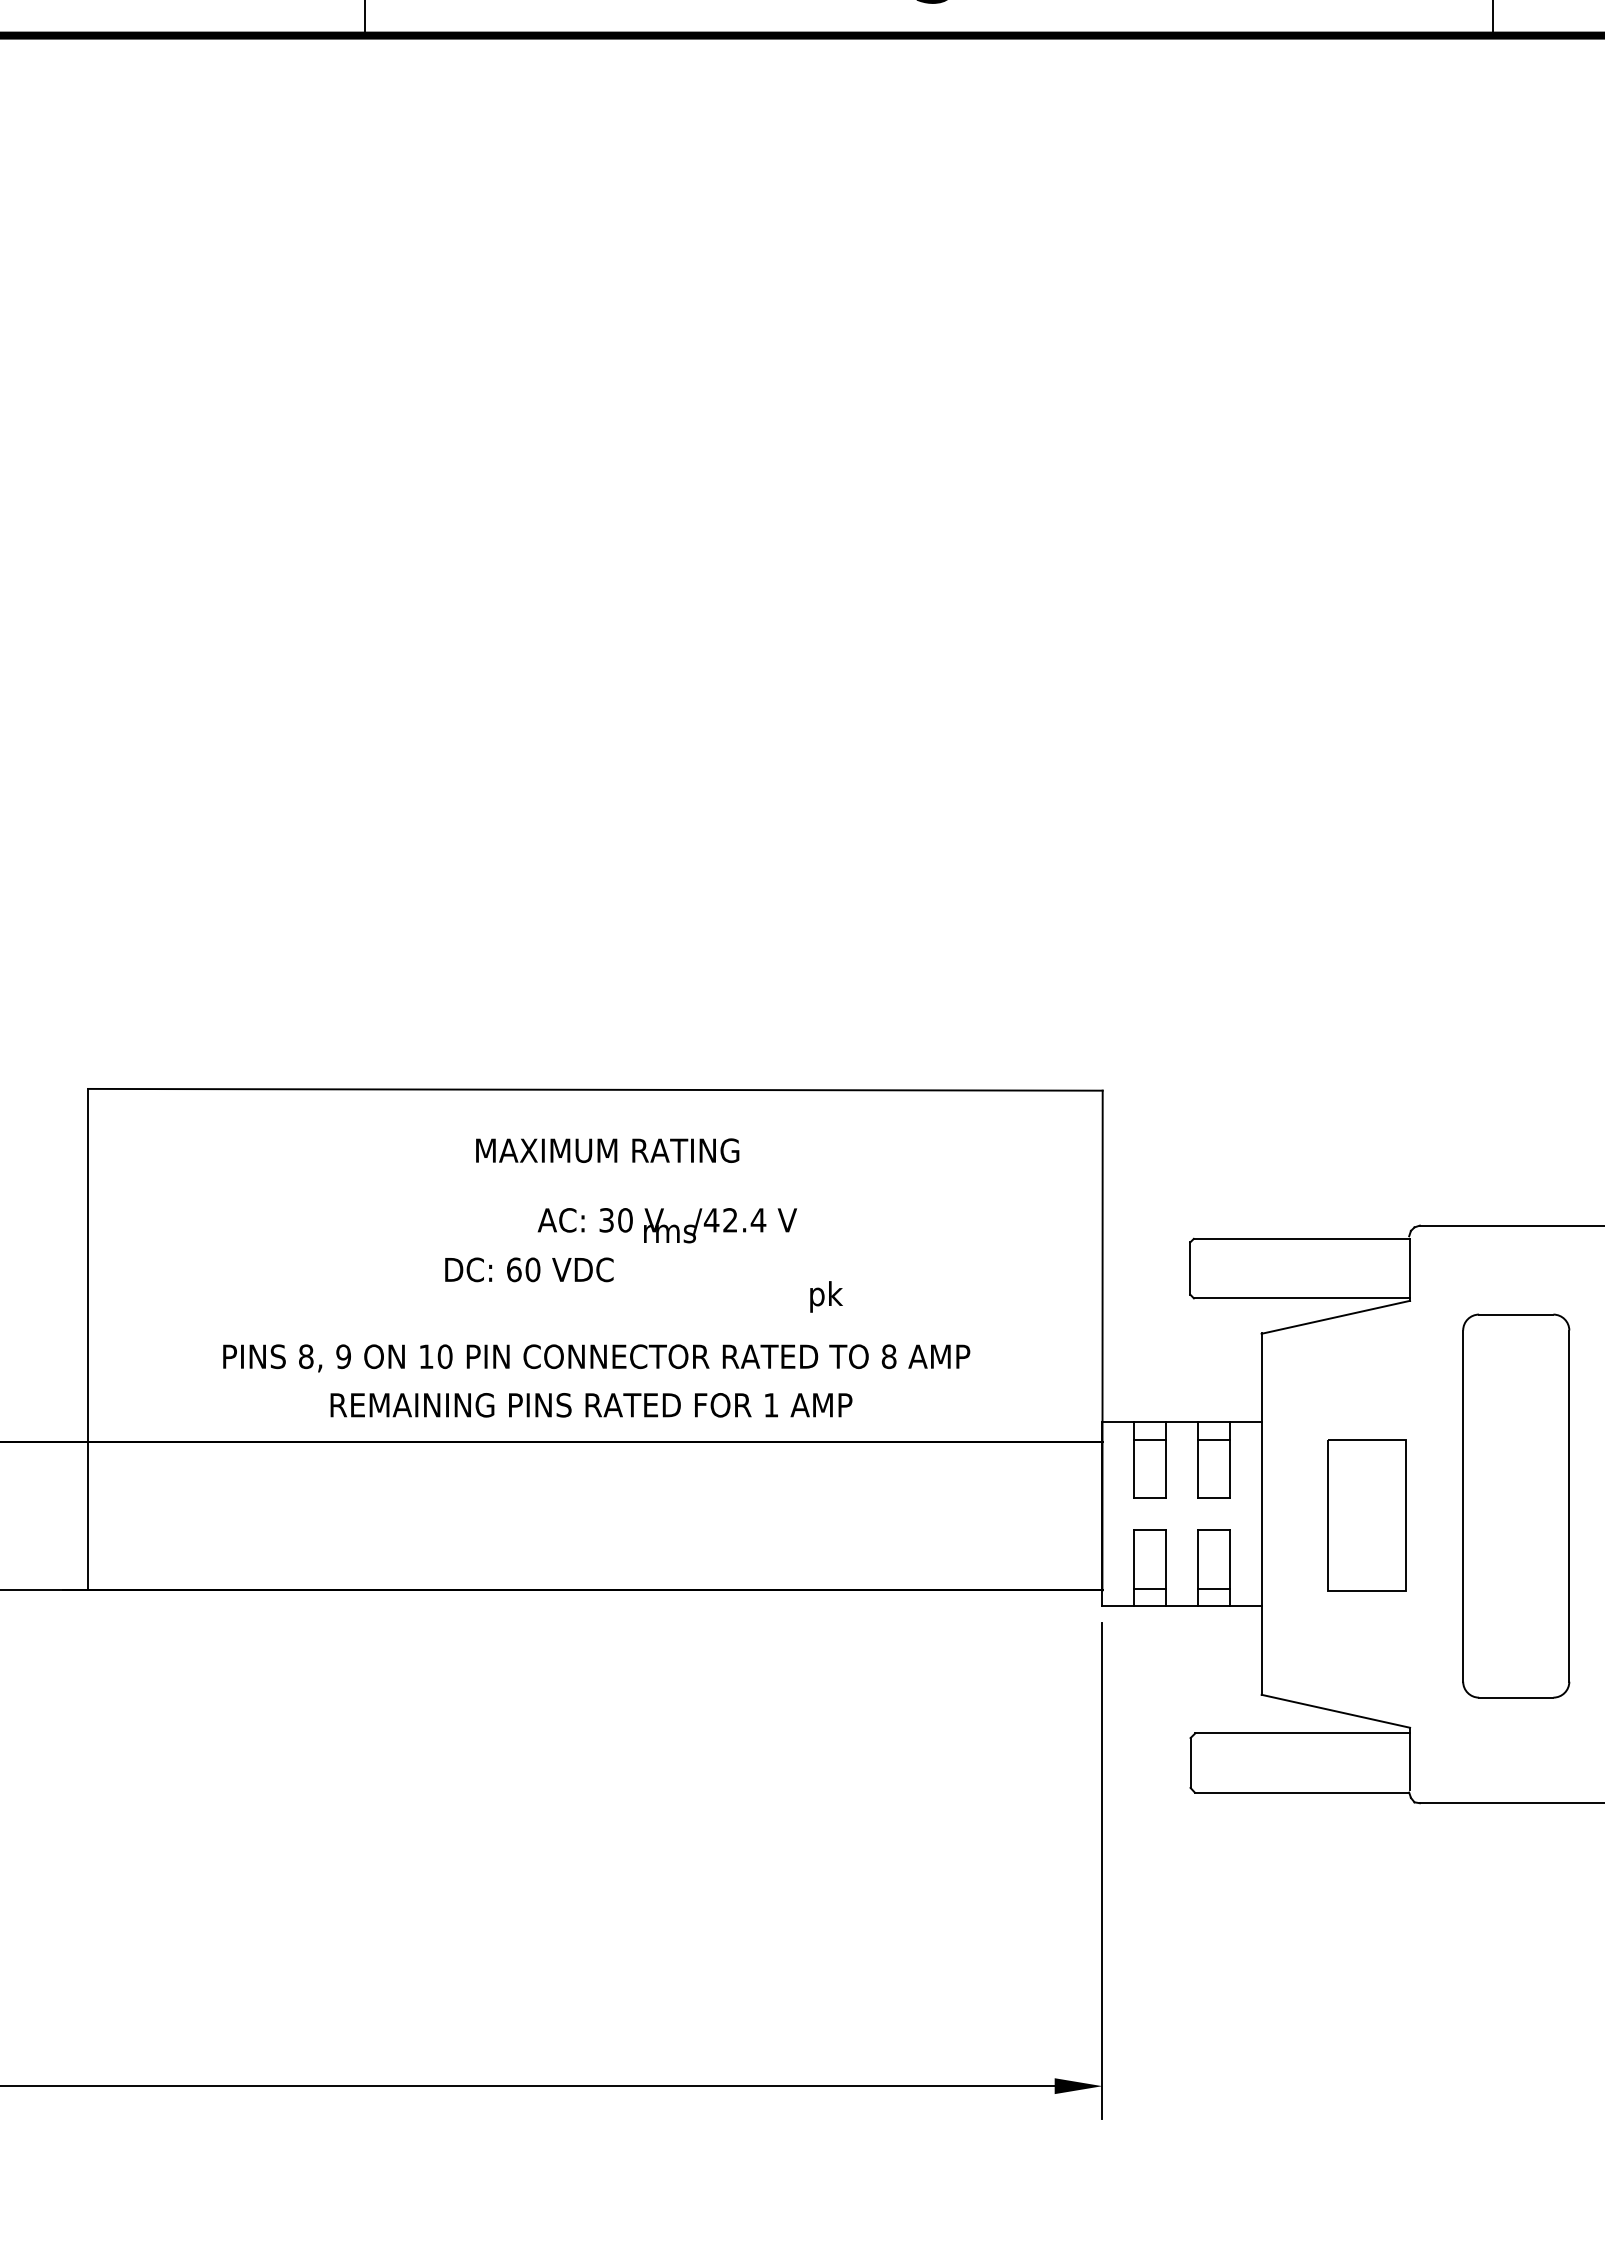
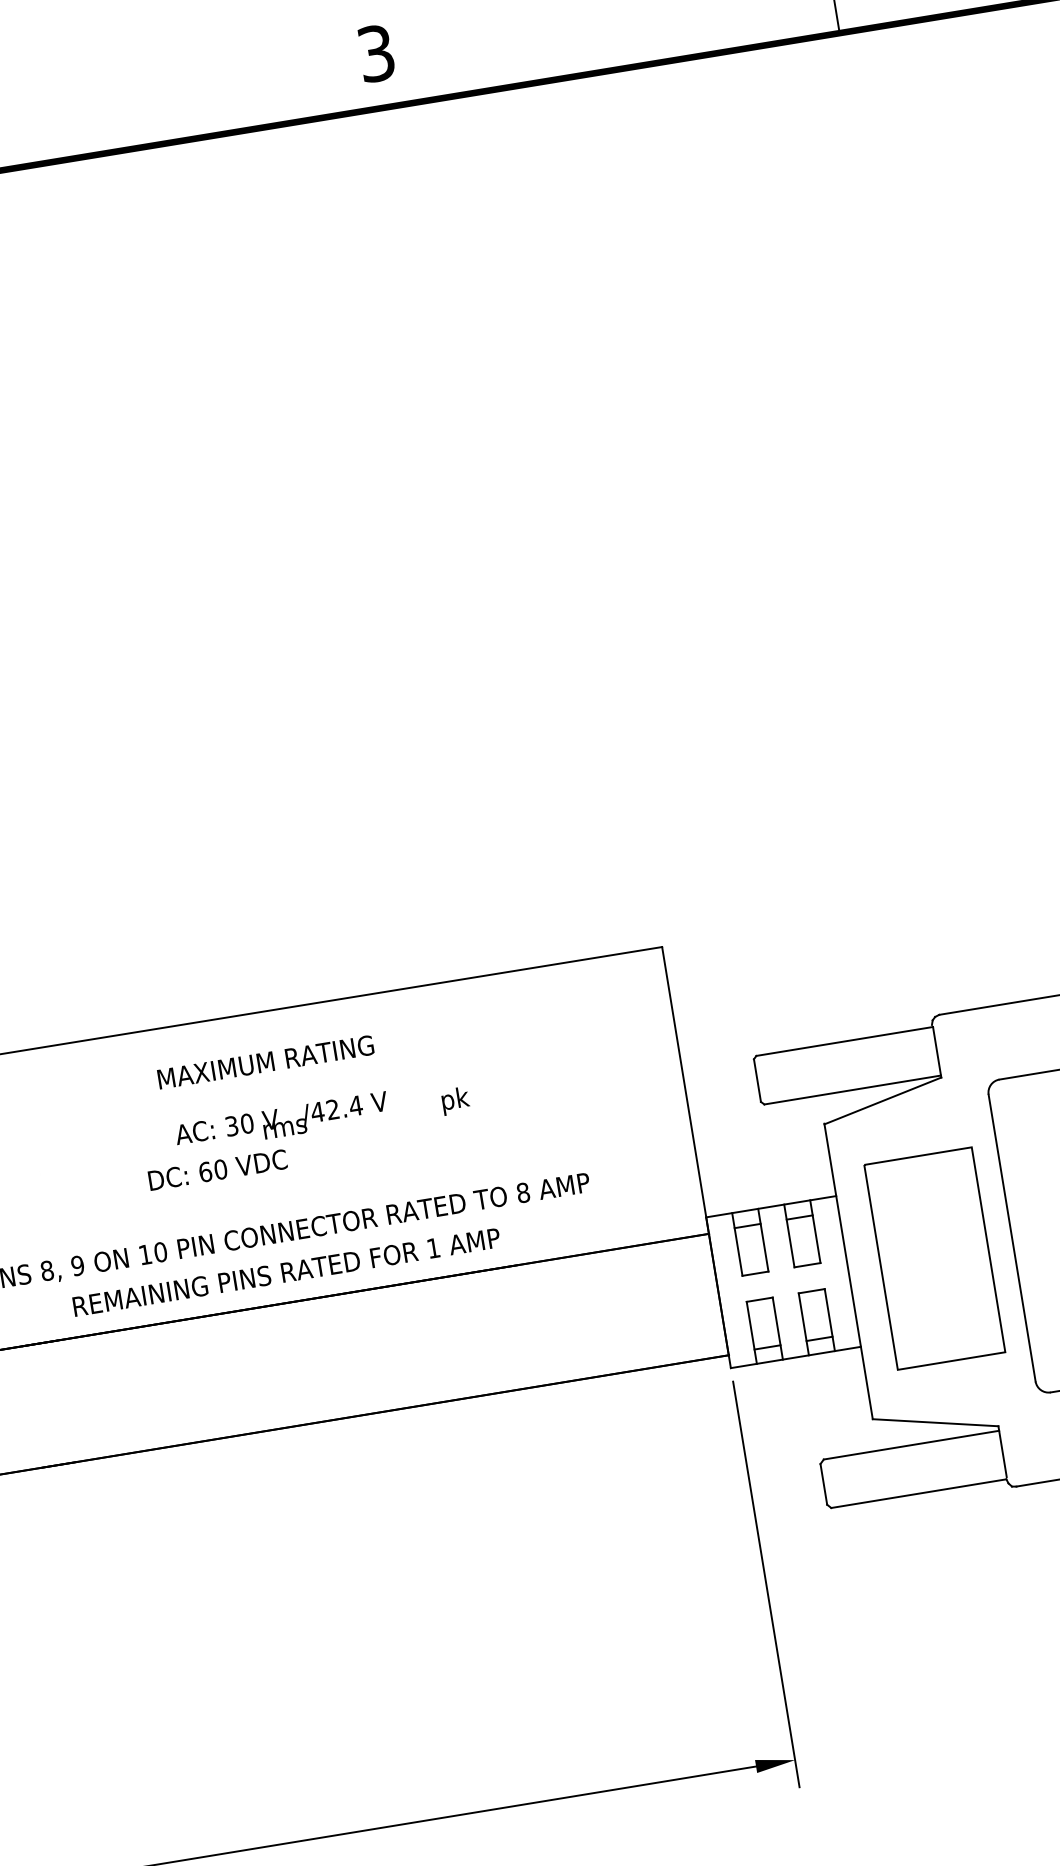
text: (667, 1225) -> (282, 1122), moved
text: (826, 1296) -> (455, 1100), moved
part: (1366, 1515) -> (934, 1258), size x1.67

